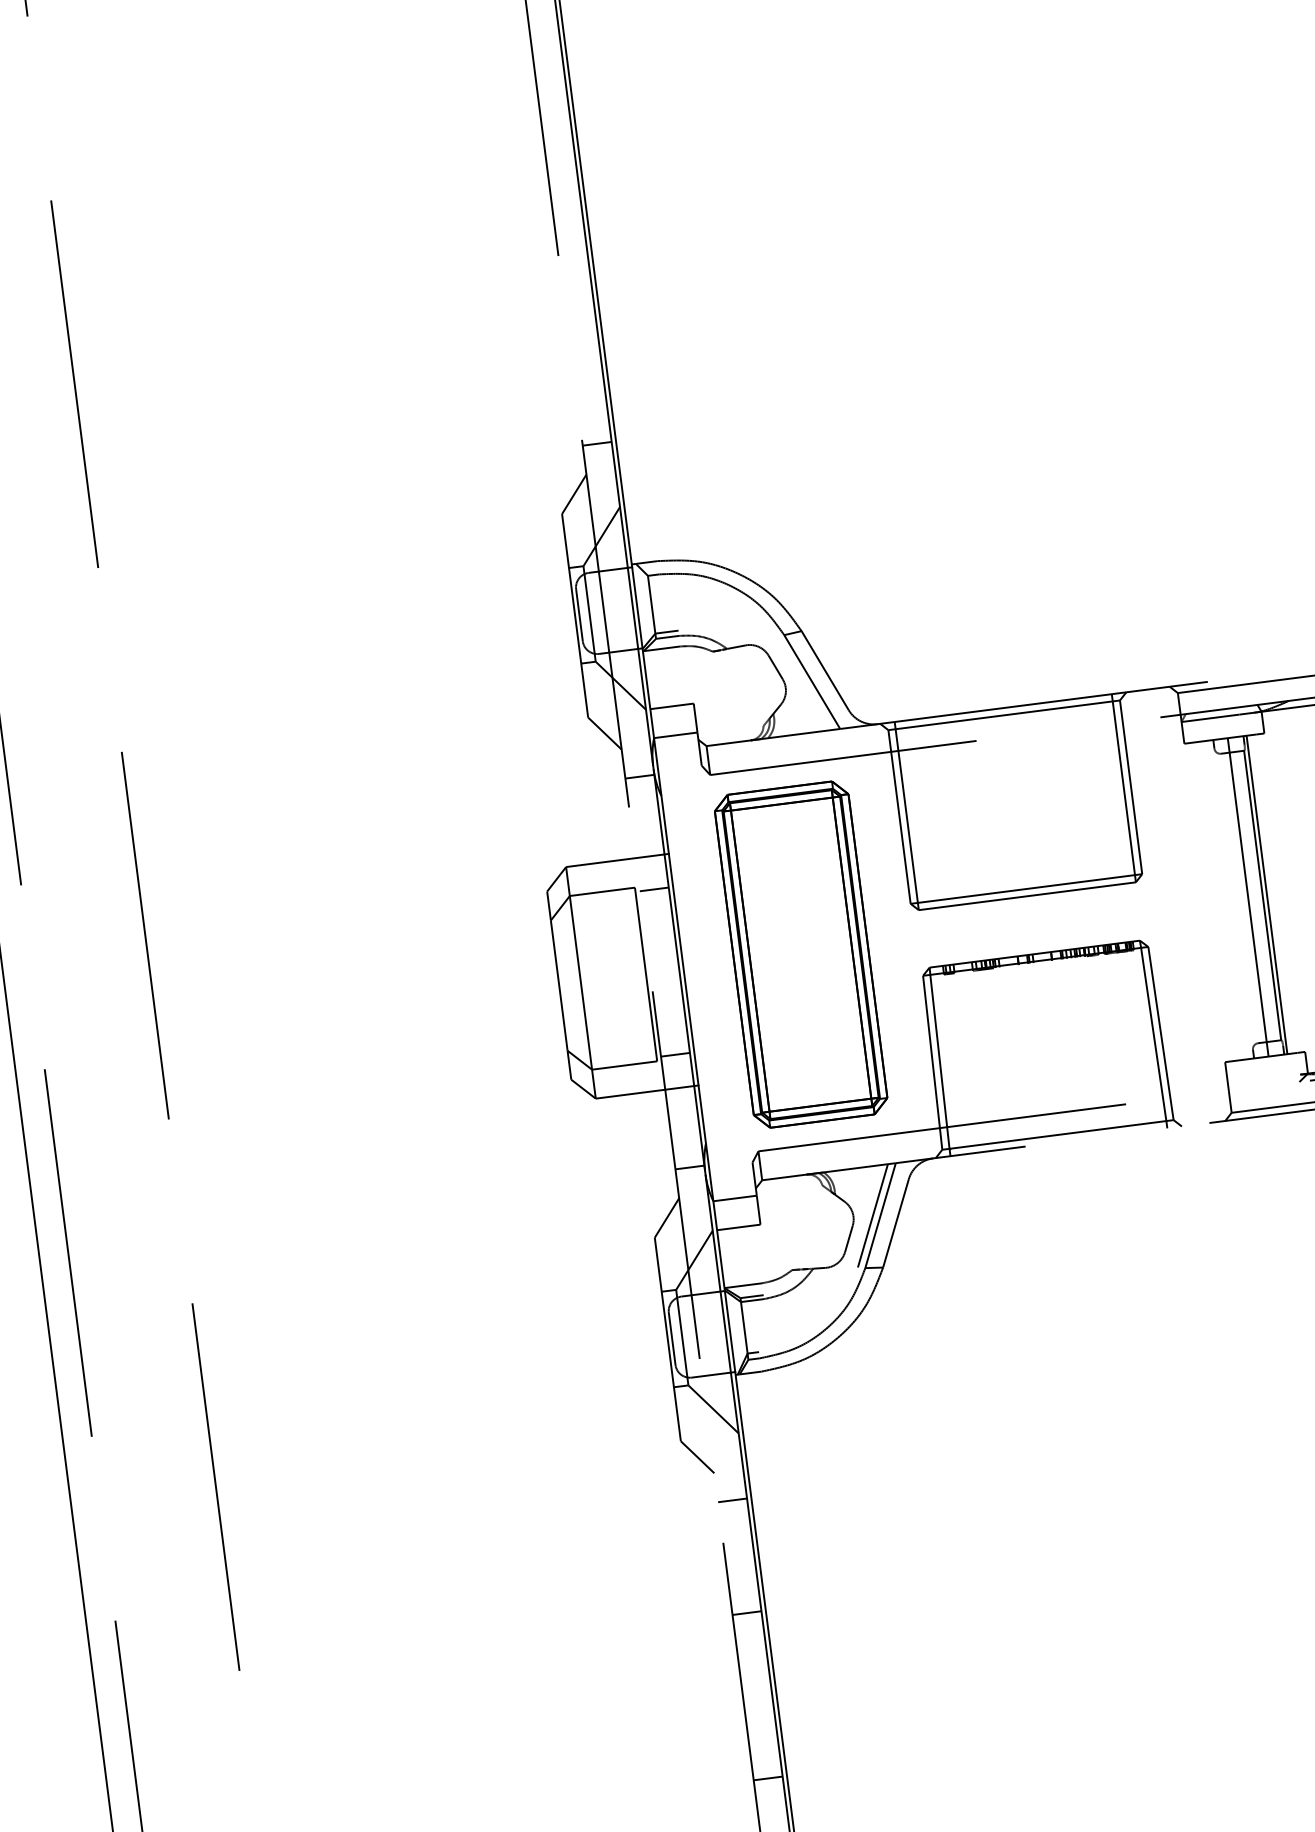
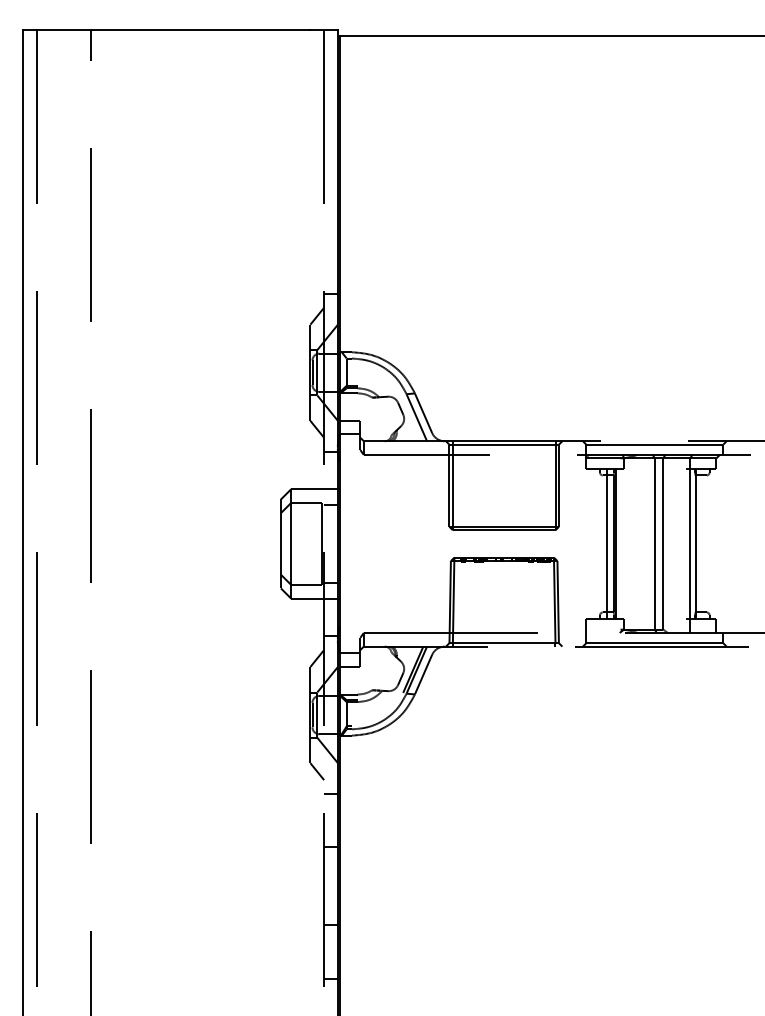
part: (801, 953) -> (395, 543), removed

